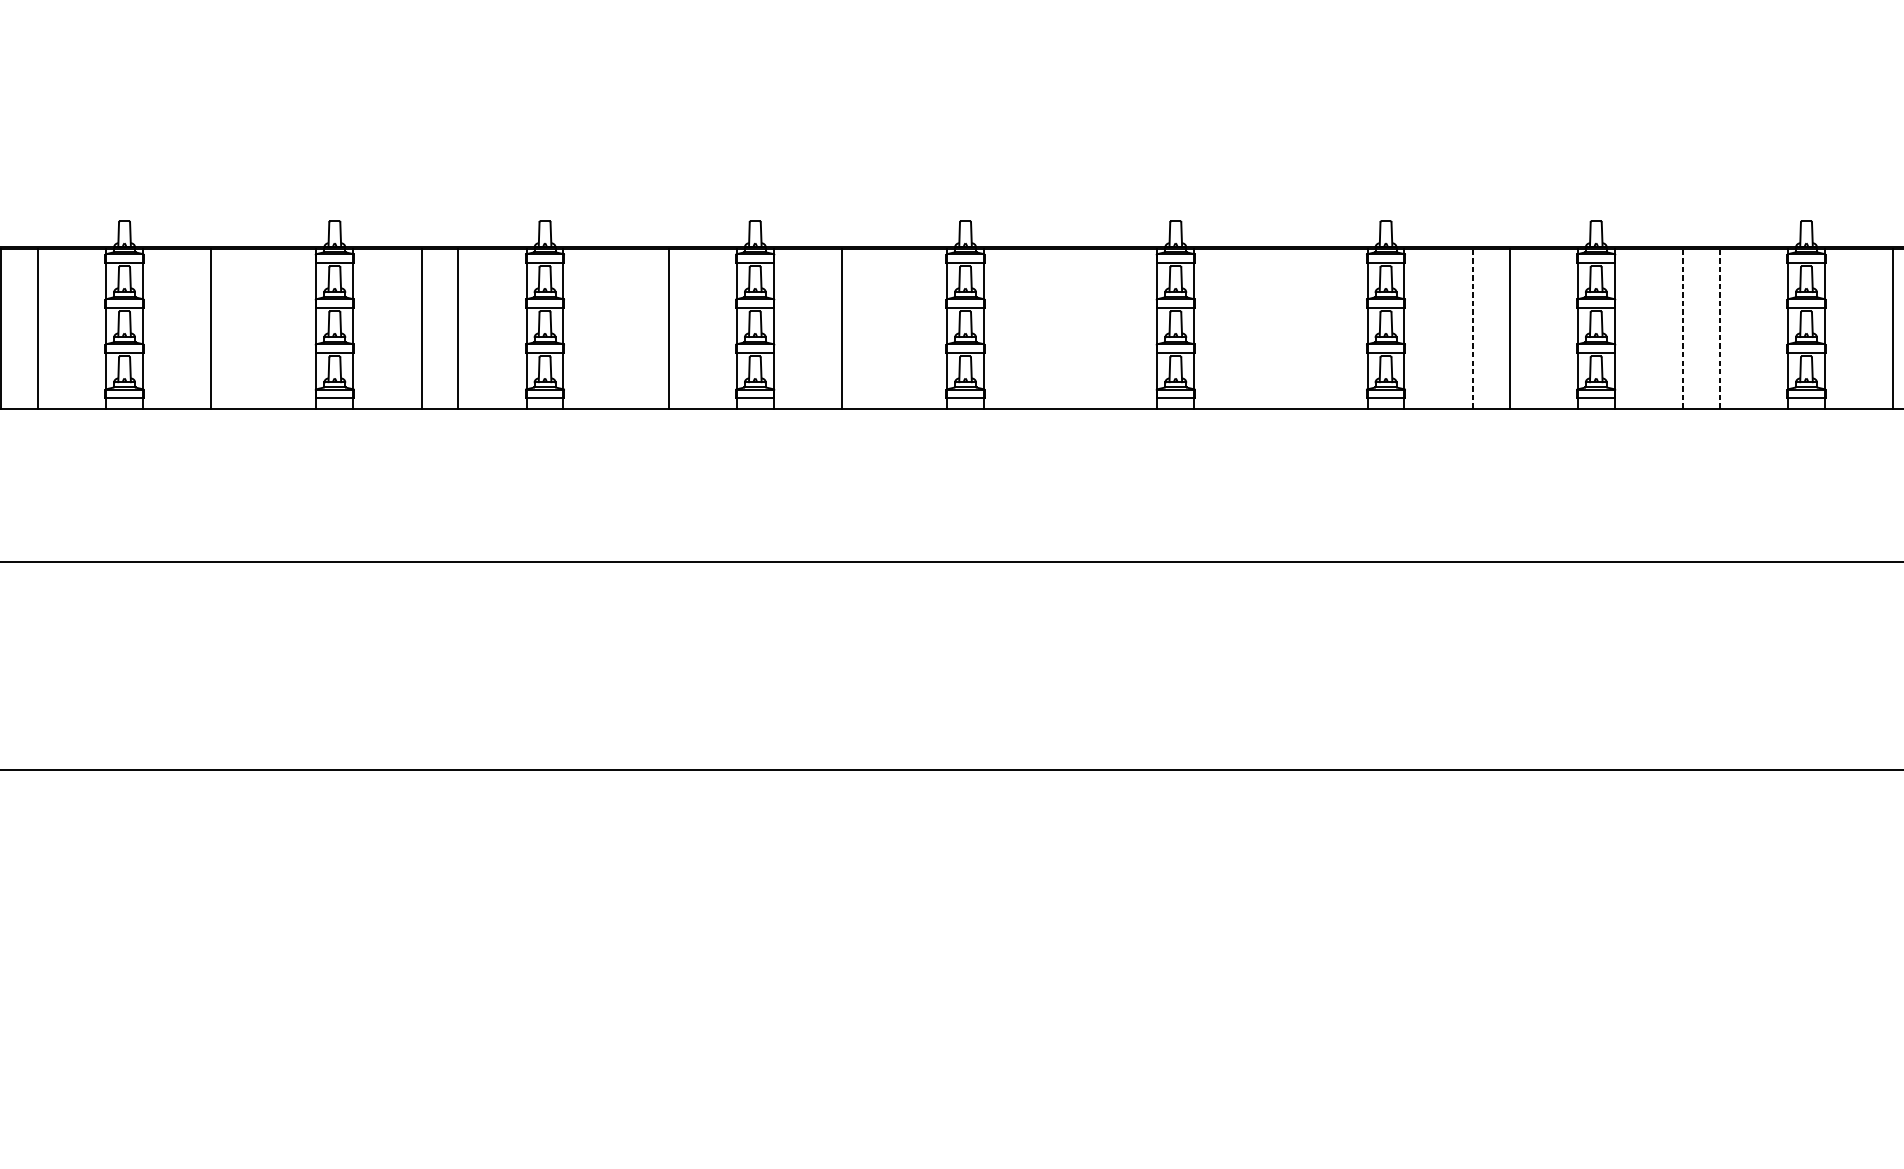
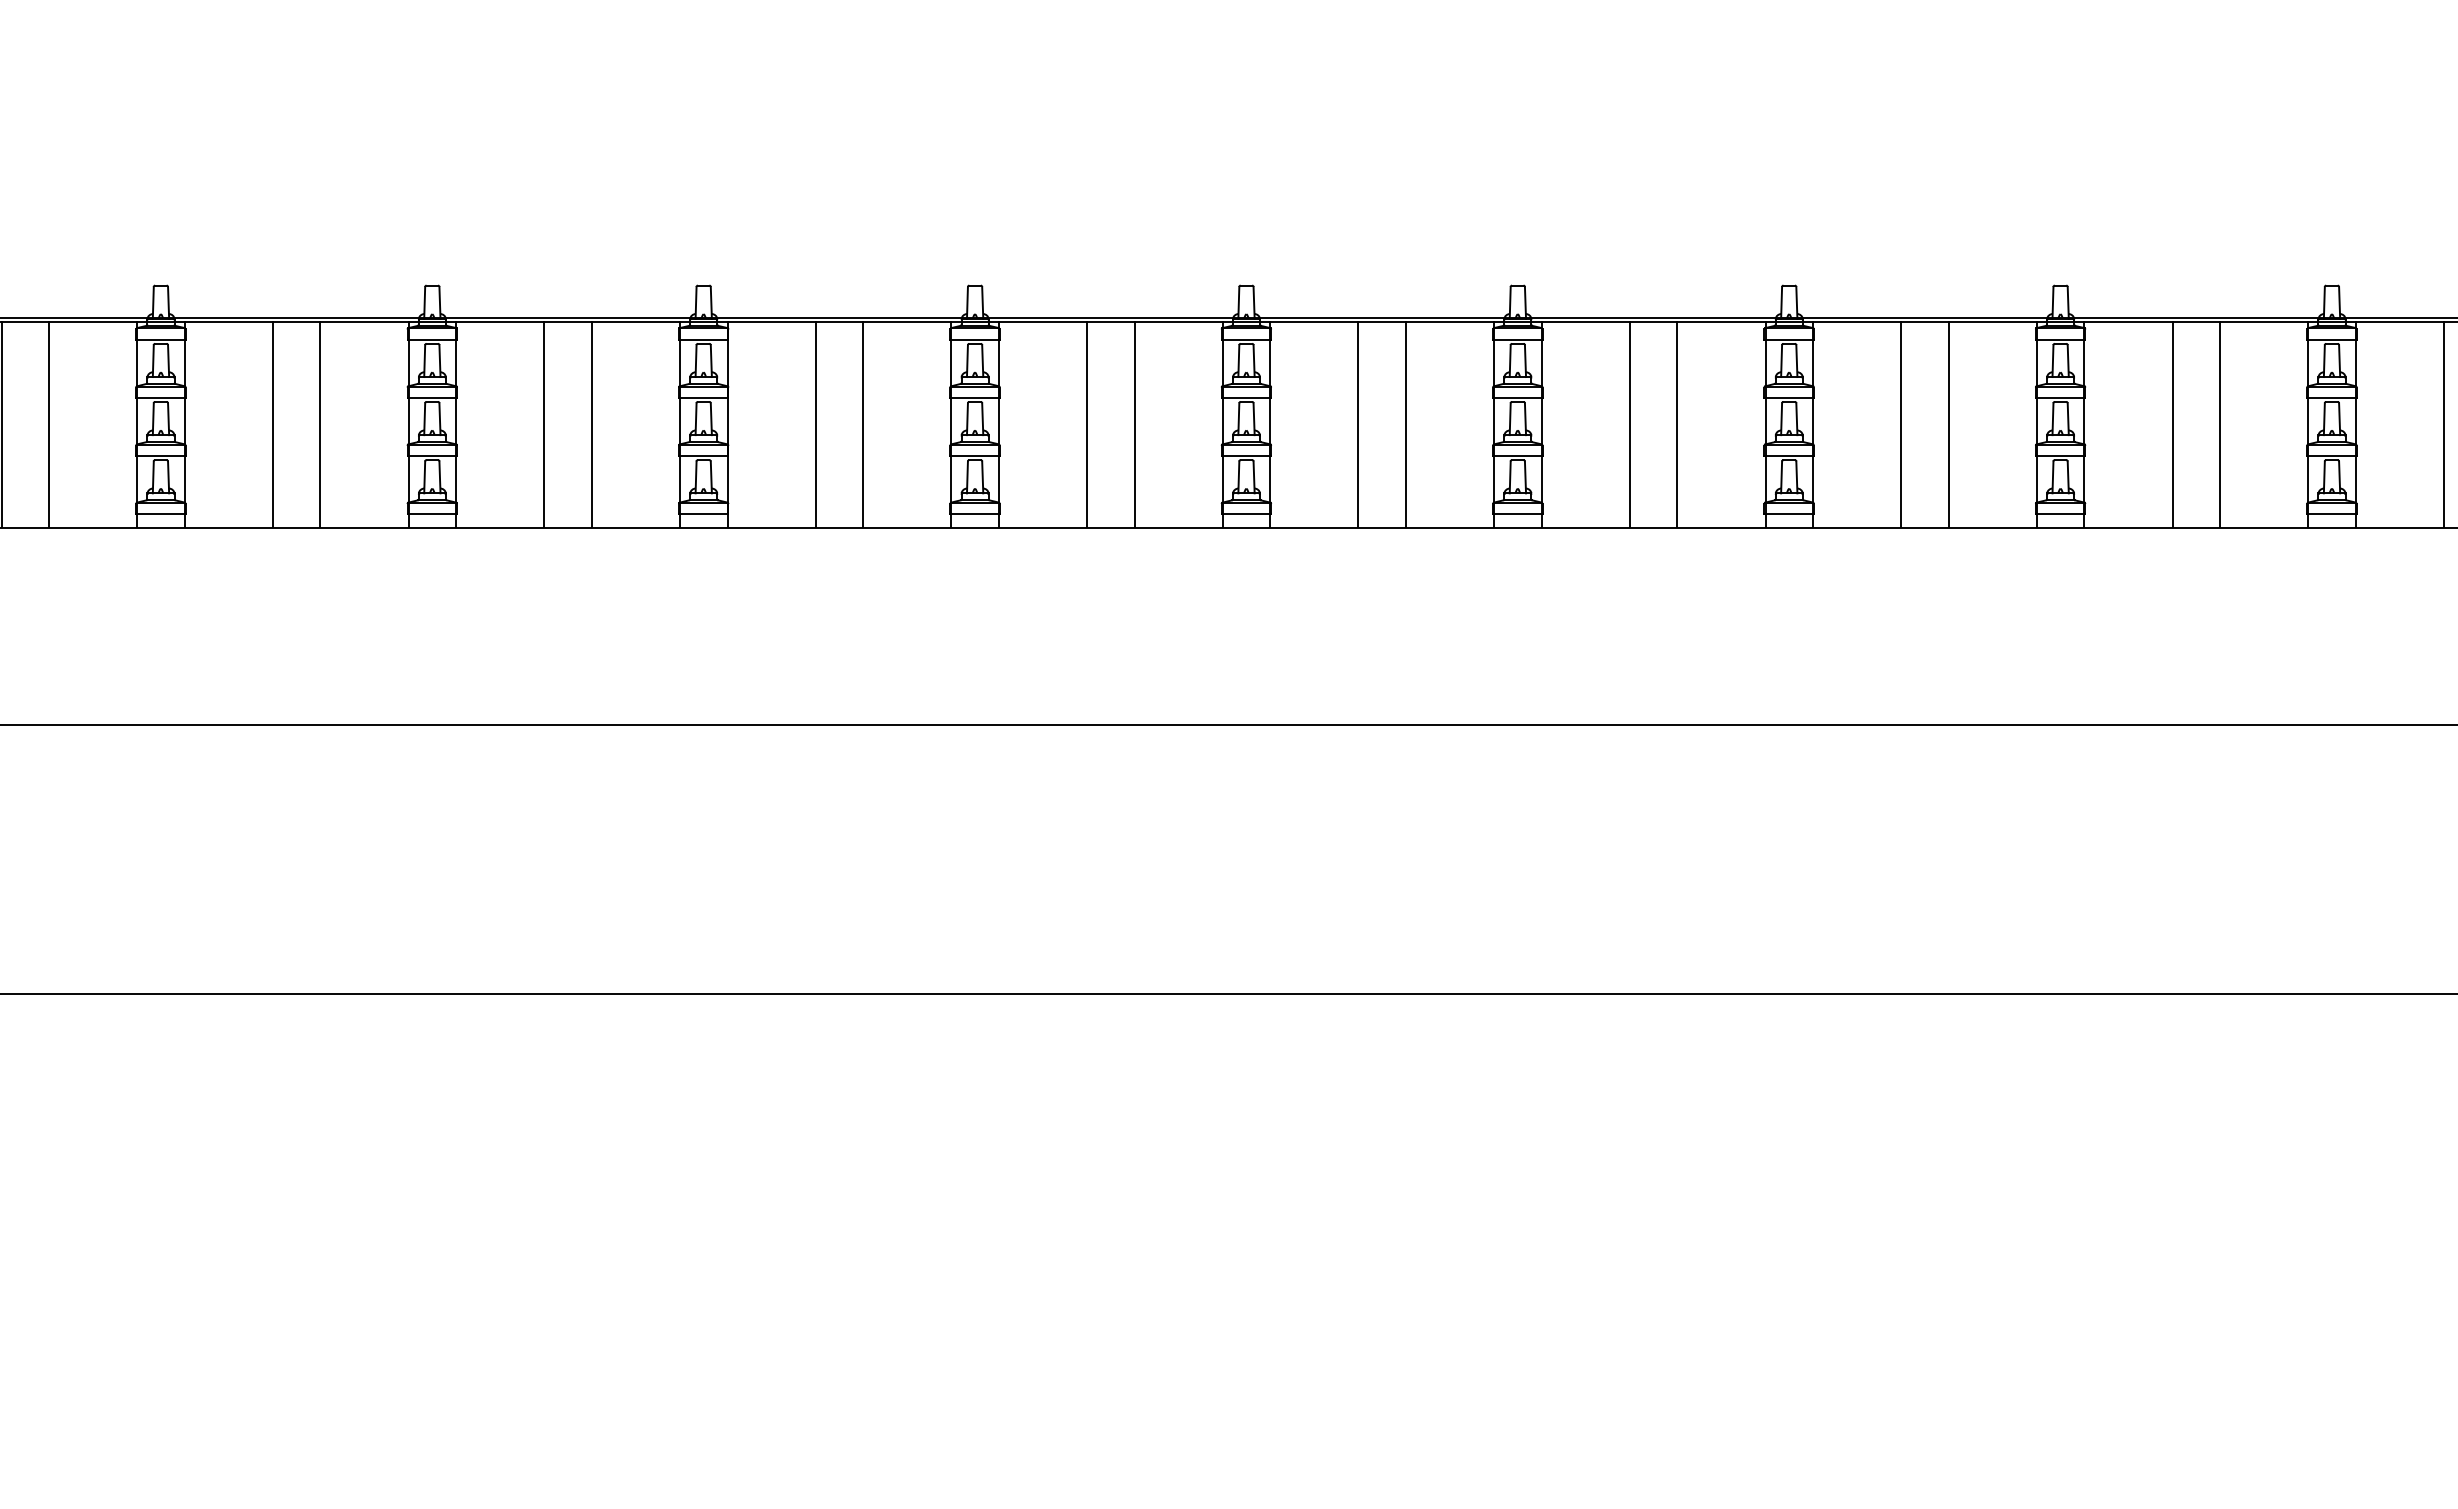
line: (248, 328) -> (320, 424), added
line: (631, 328) -> (815, 424), added
line: (878, 328) -> (1134, 424), added
line: (1052, 328) -> (1358, 424), added
line: (1088, 328) -> (1405, 424), added
line: (1262, 328) -> (1629, 424), added
line: (1299, 328) -> (1677, 424), added
line: (1472, 328) -> (1901, 424), dashed -> solid
line: (1682, 328) -> (2172, 424), dashed -> solid
line: (1720, 328) -> (2220, 424), dashed -> solid

